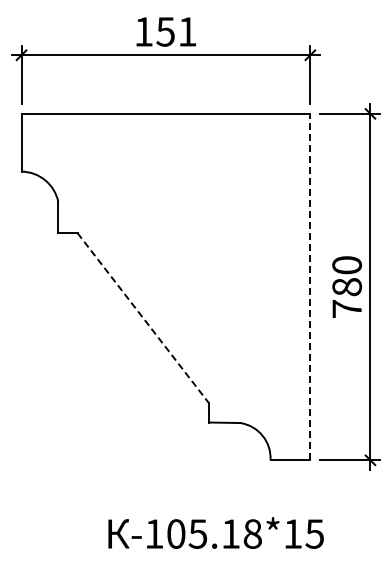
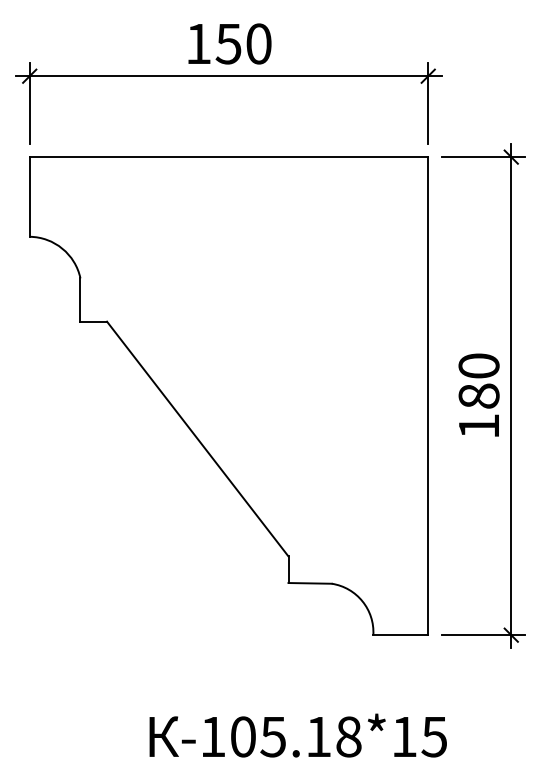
text: (187, 31) -> (258, 43), 151 -> 150
line: (310, 286) -> (428, 395), dashed -> solid
text: (346, 308) -> (478, 425), 780 -> 180
line: (143, 318) -> (198, 439), dashed -> solid

